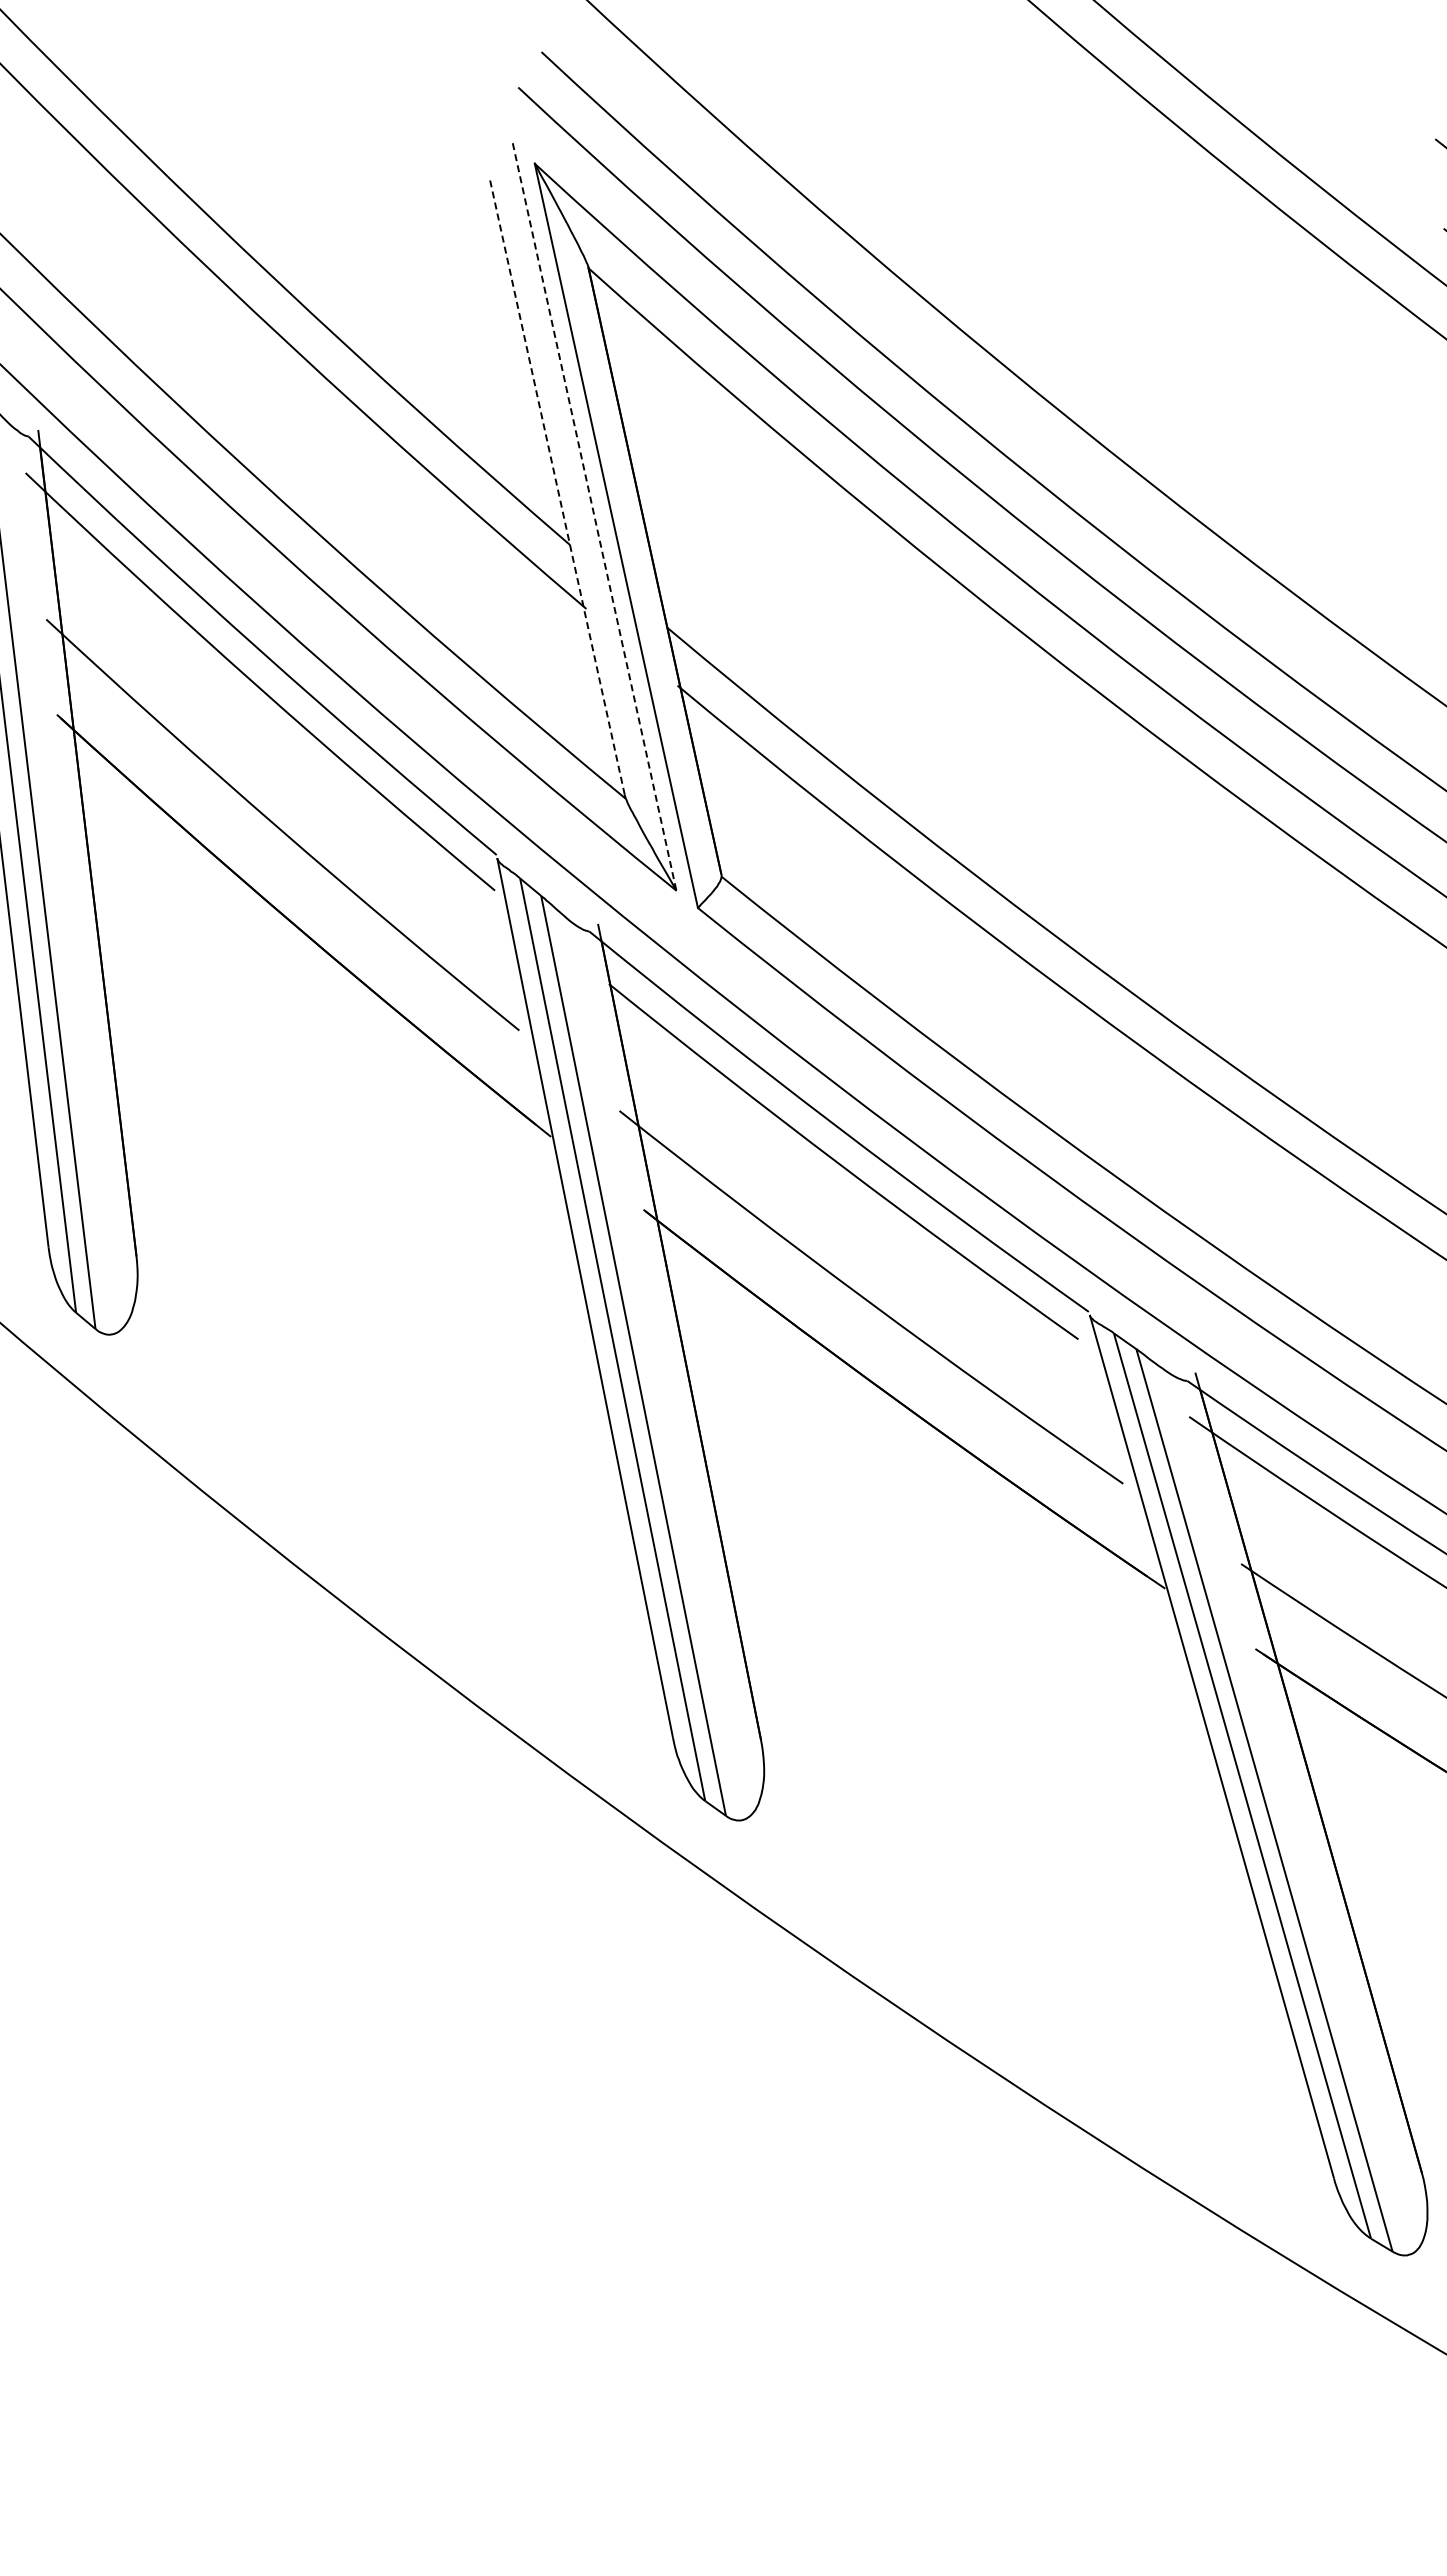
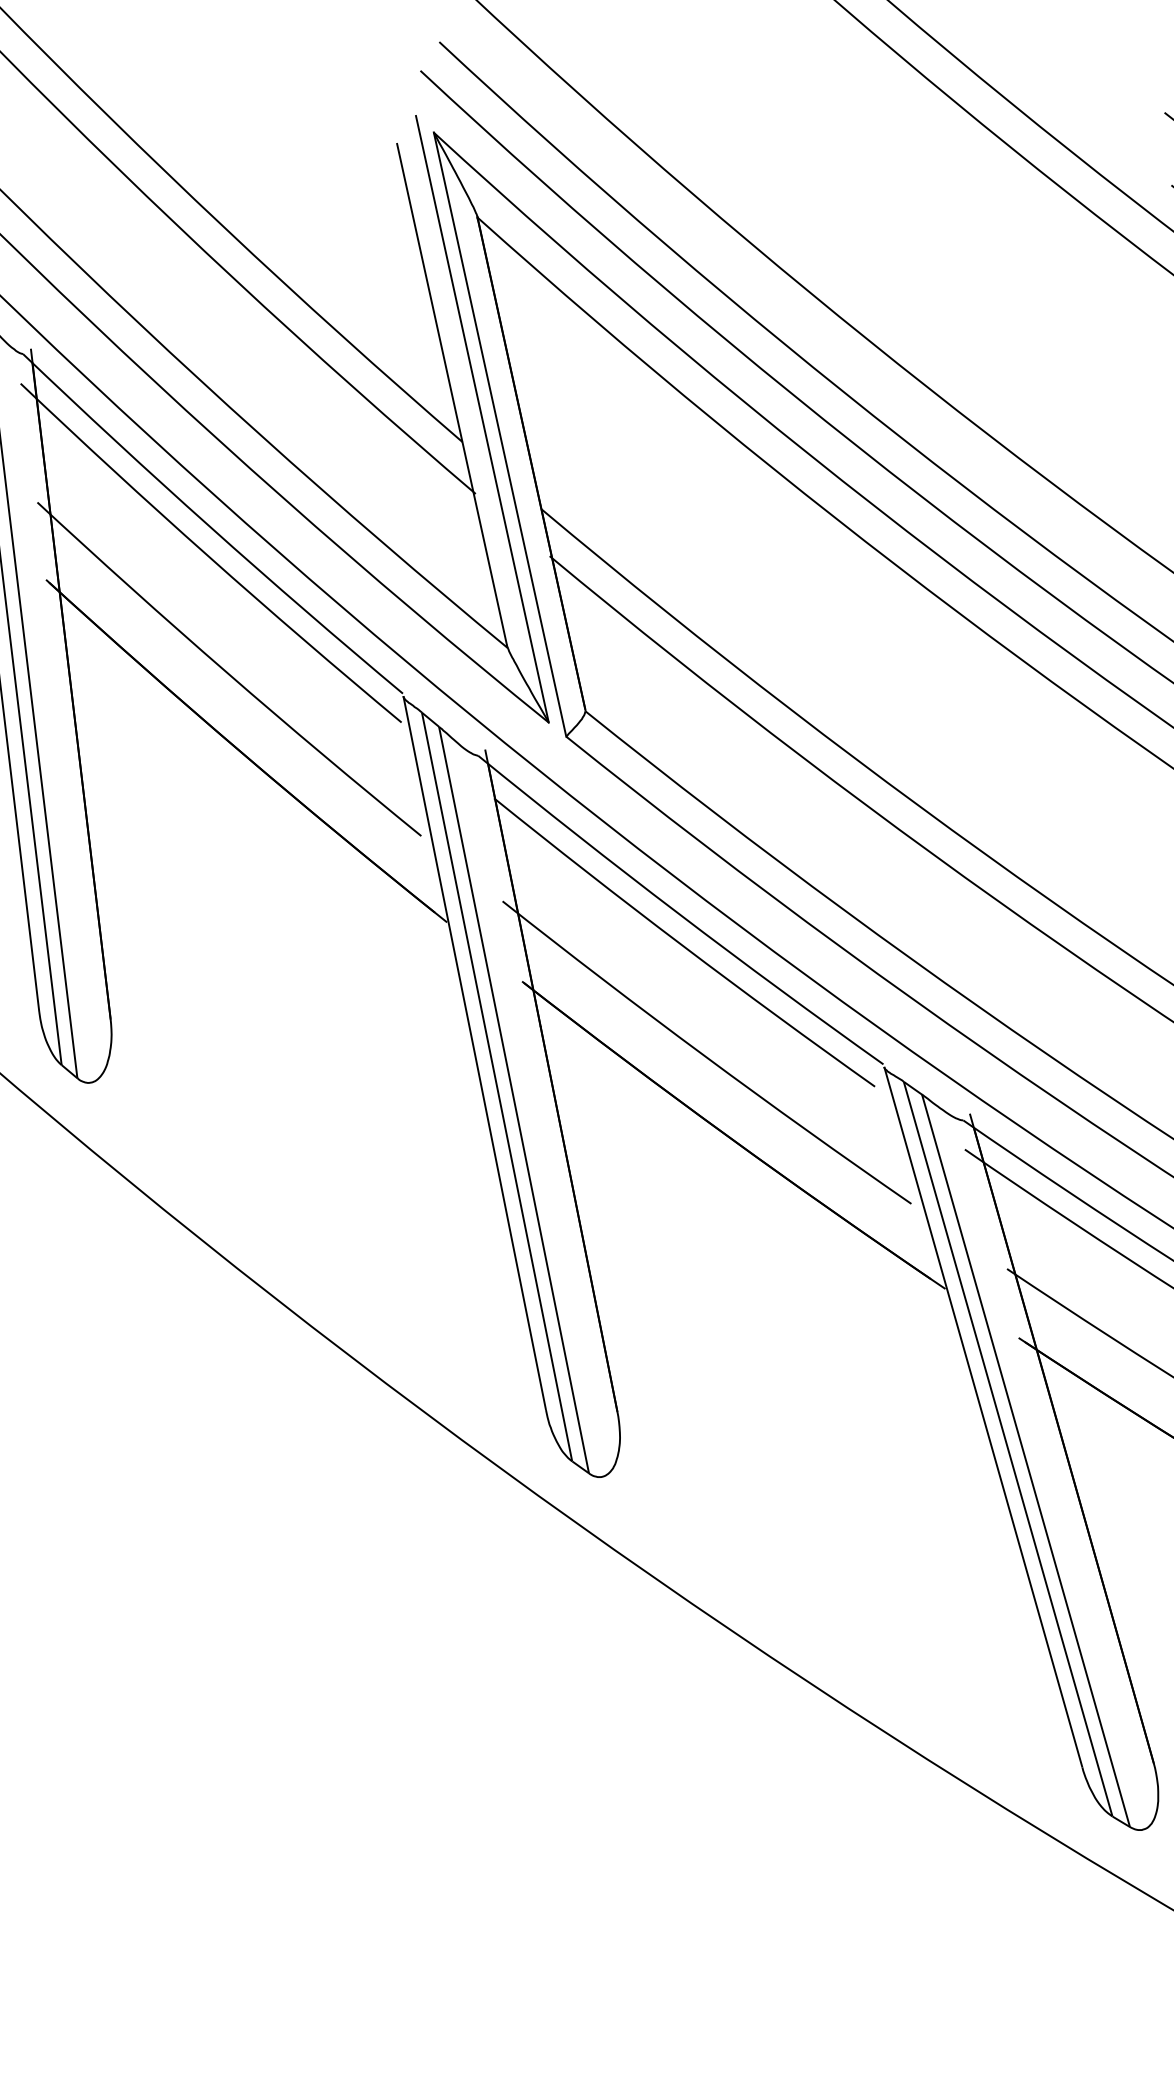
line: (557, 486) -> (452, 394), dashed -> solid
line: (594, 516) -> (482, 418), dashed -> solid

